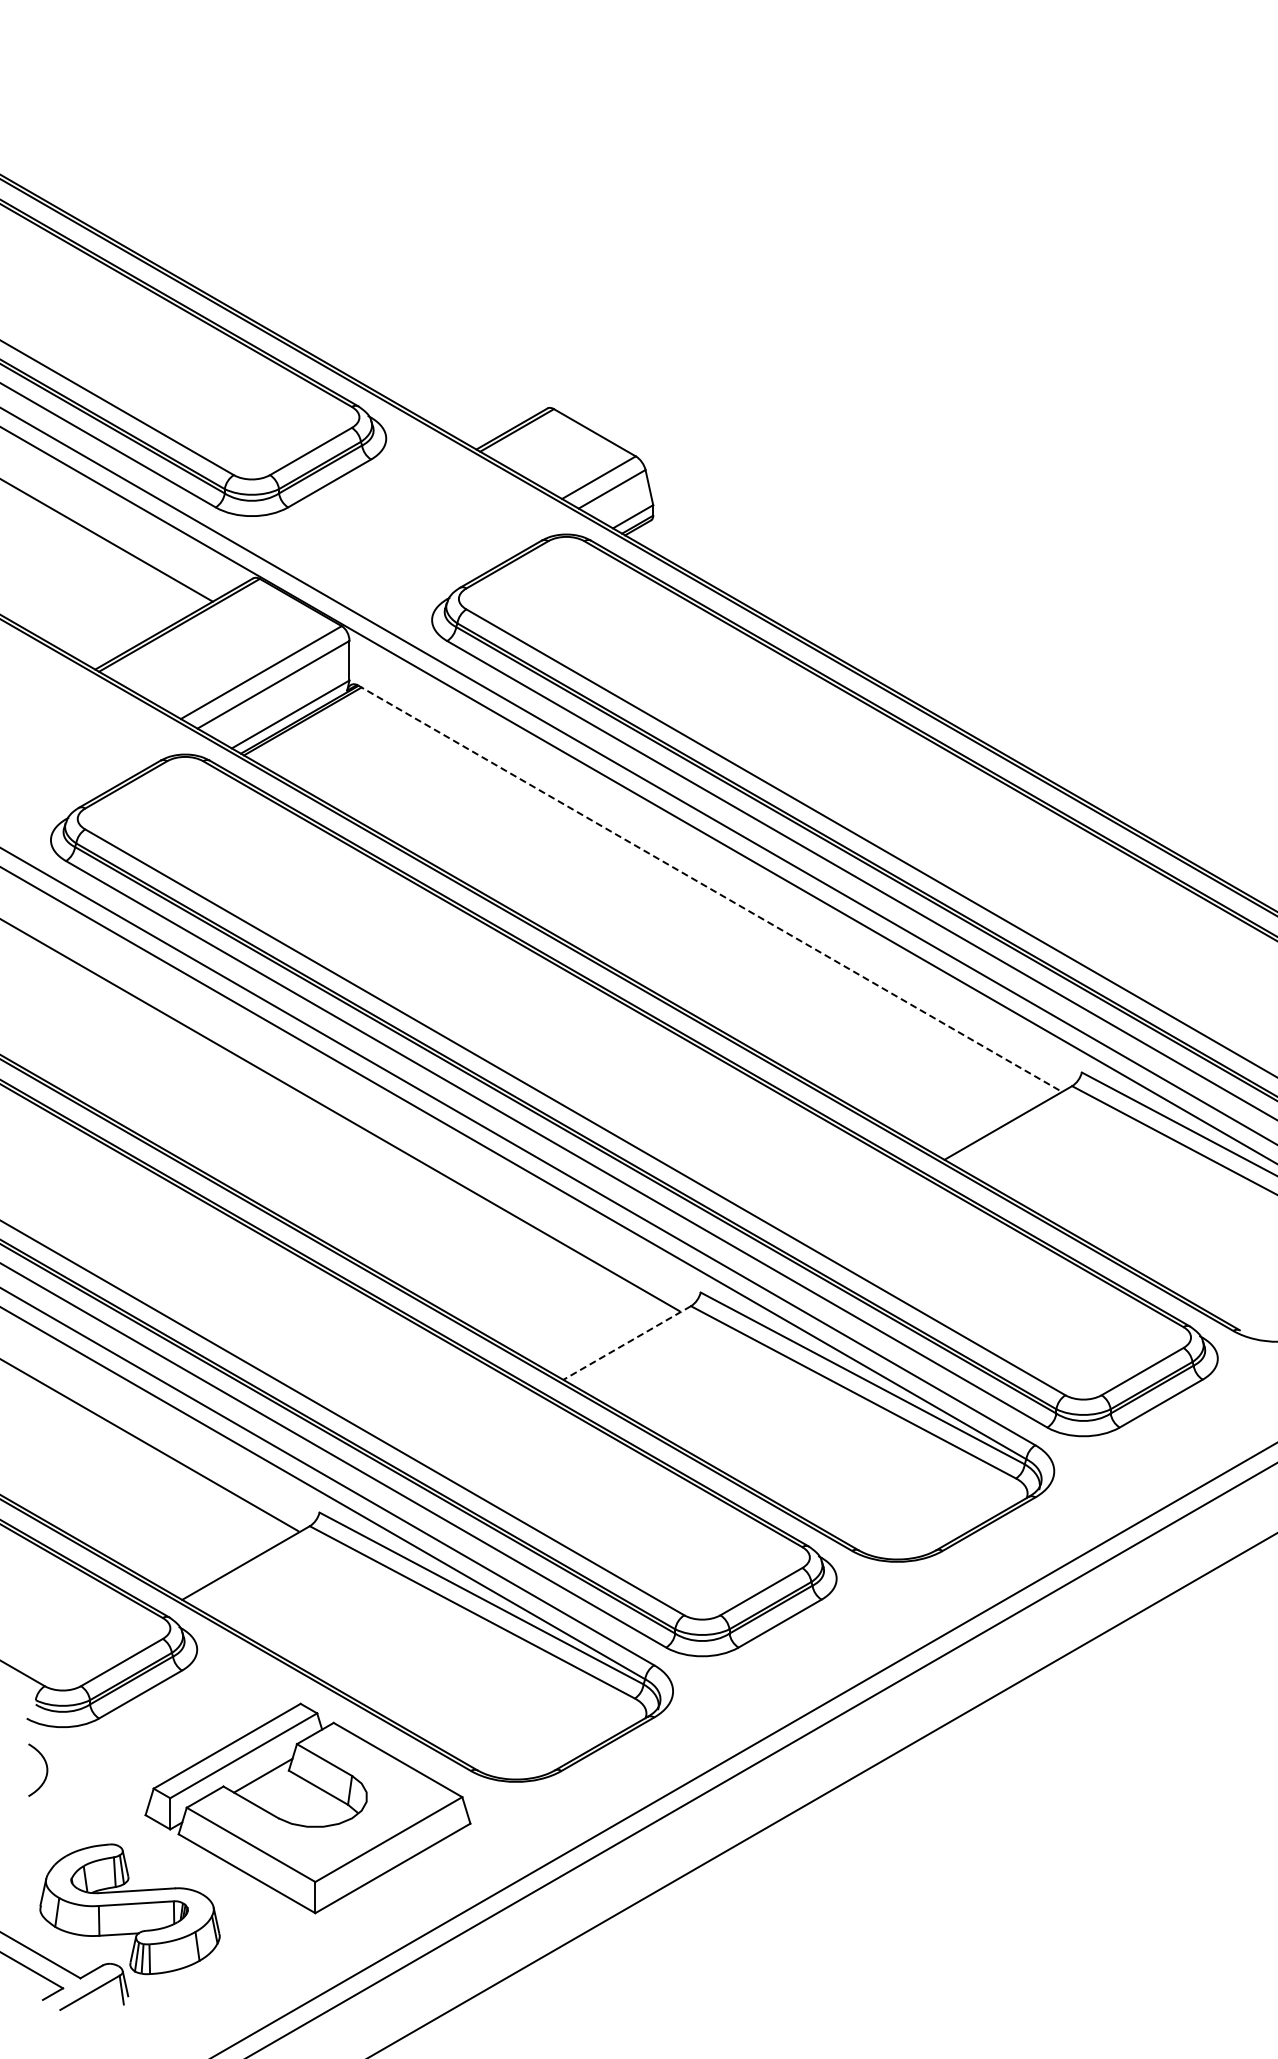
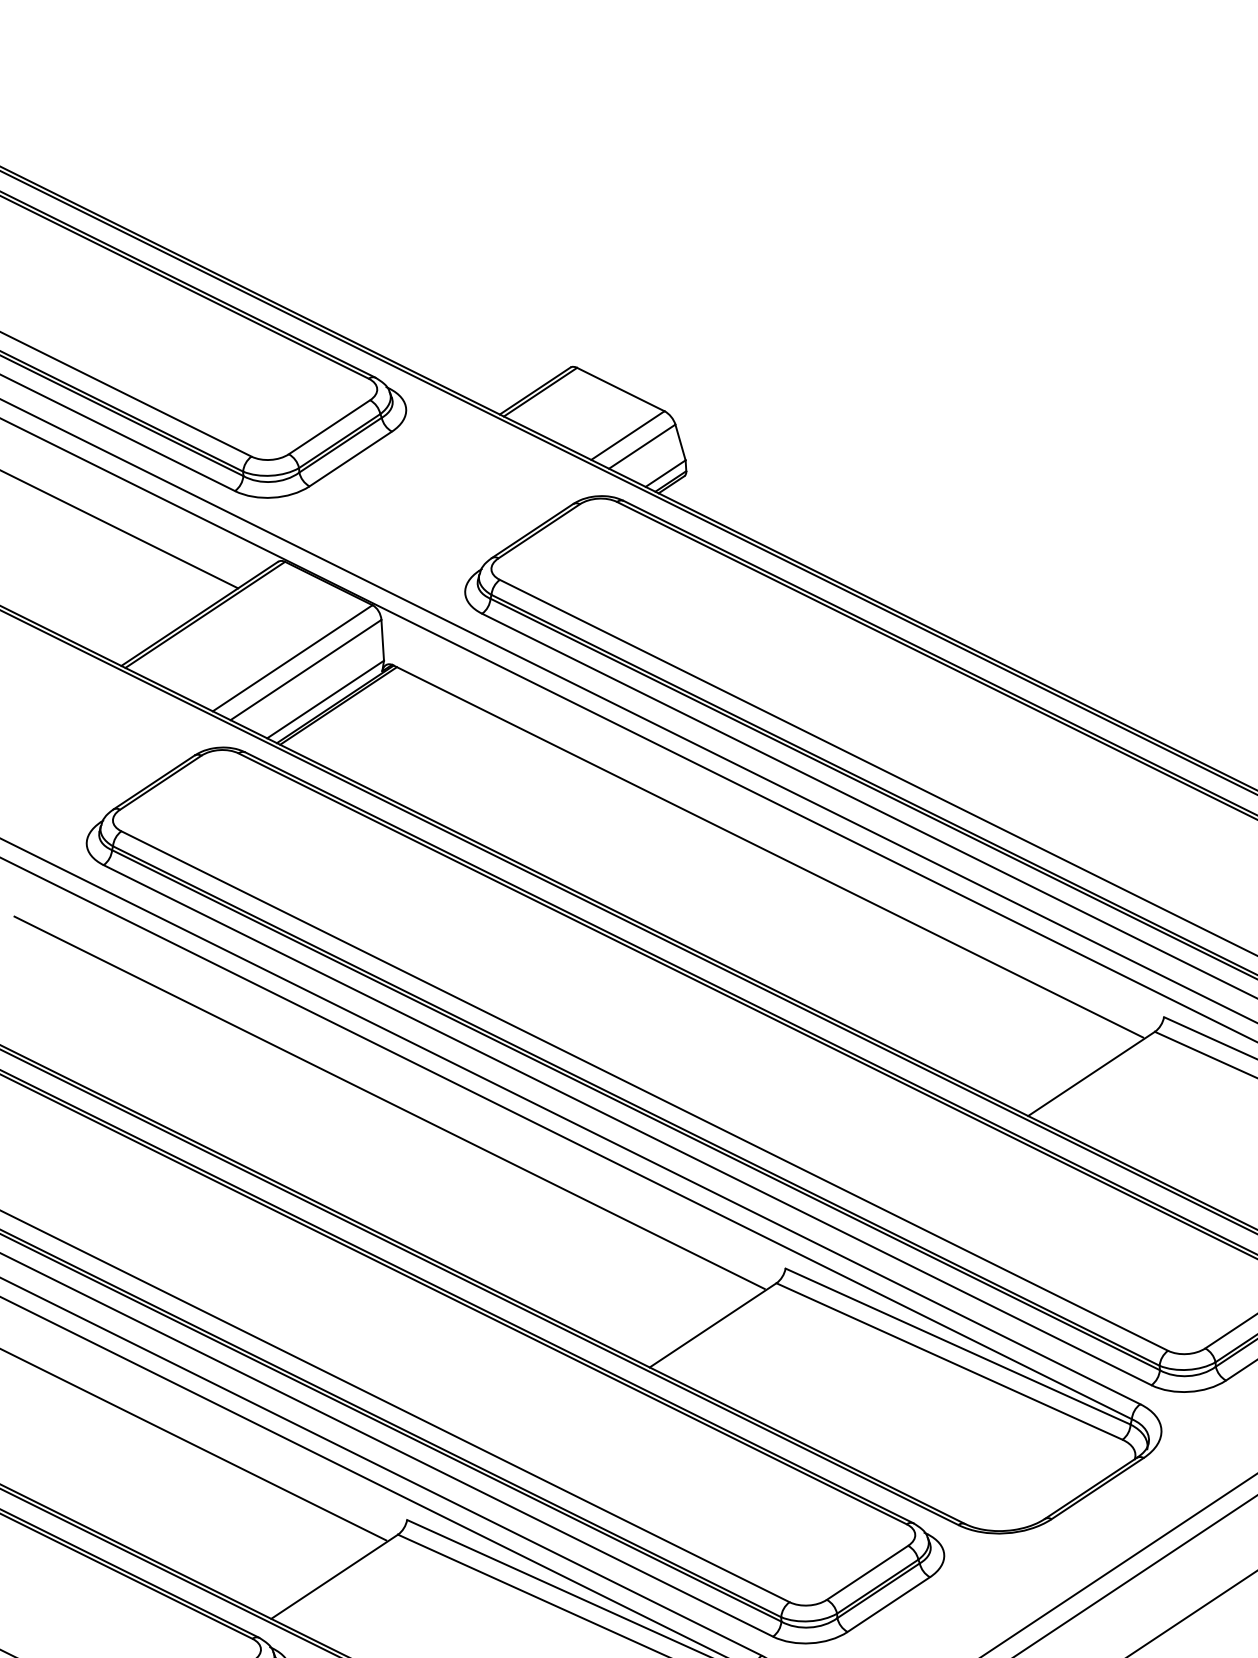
line: (709, 888) -> (768, 851), dashed -> solid
line: (627, 1343) -> (713, 1325), dashed -> solid

